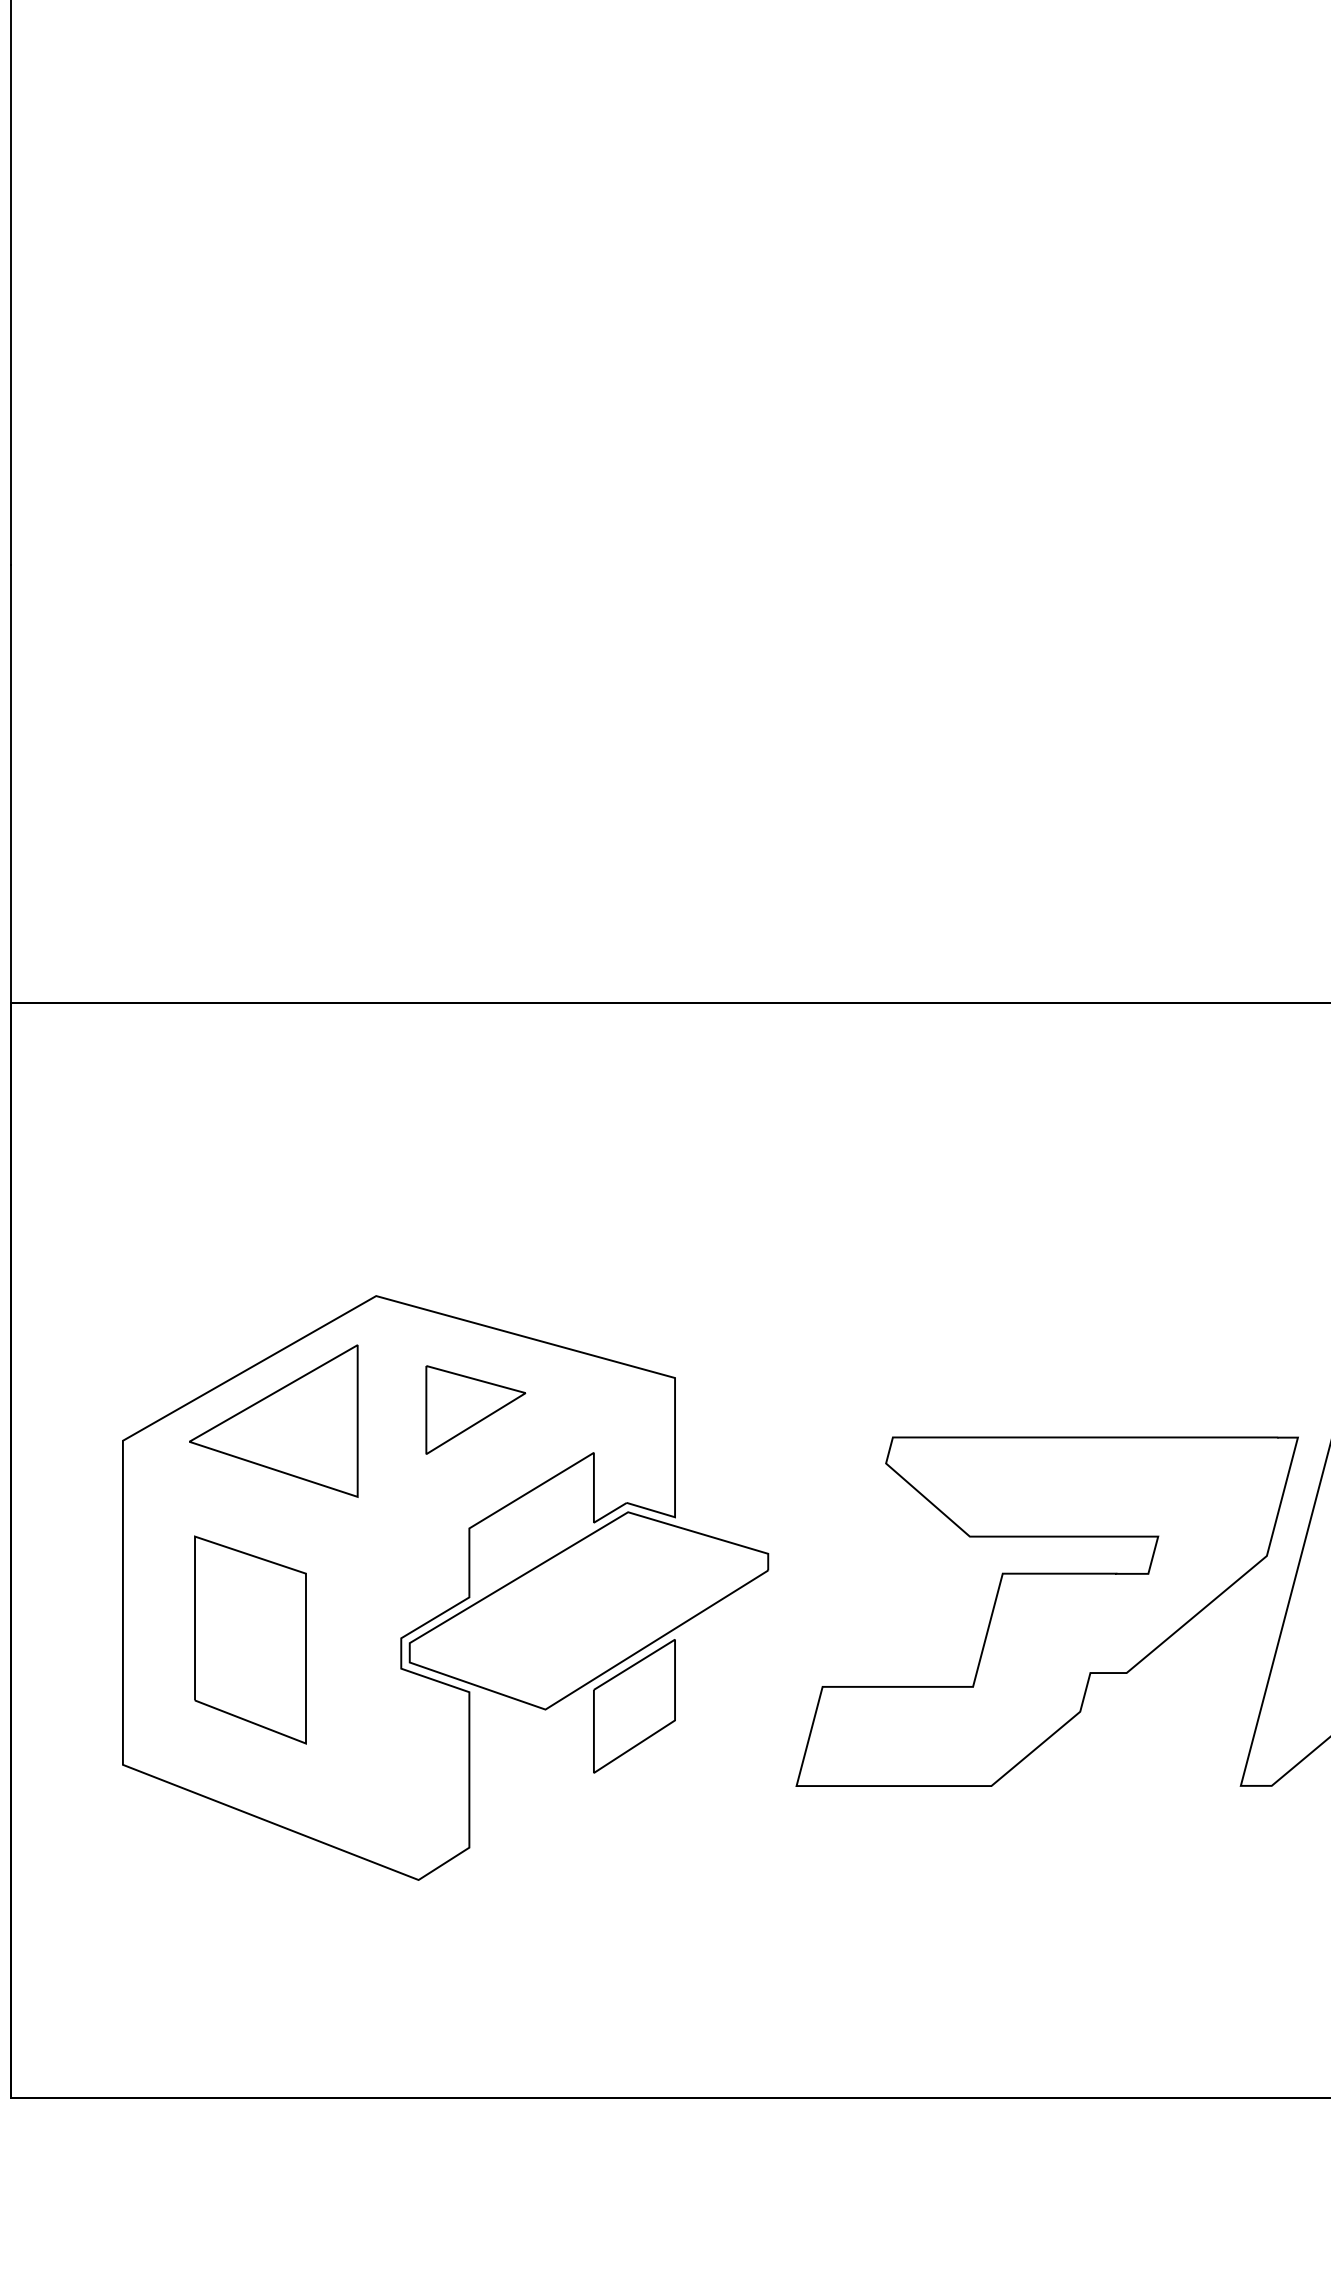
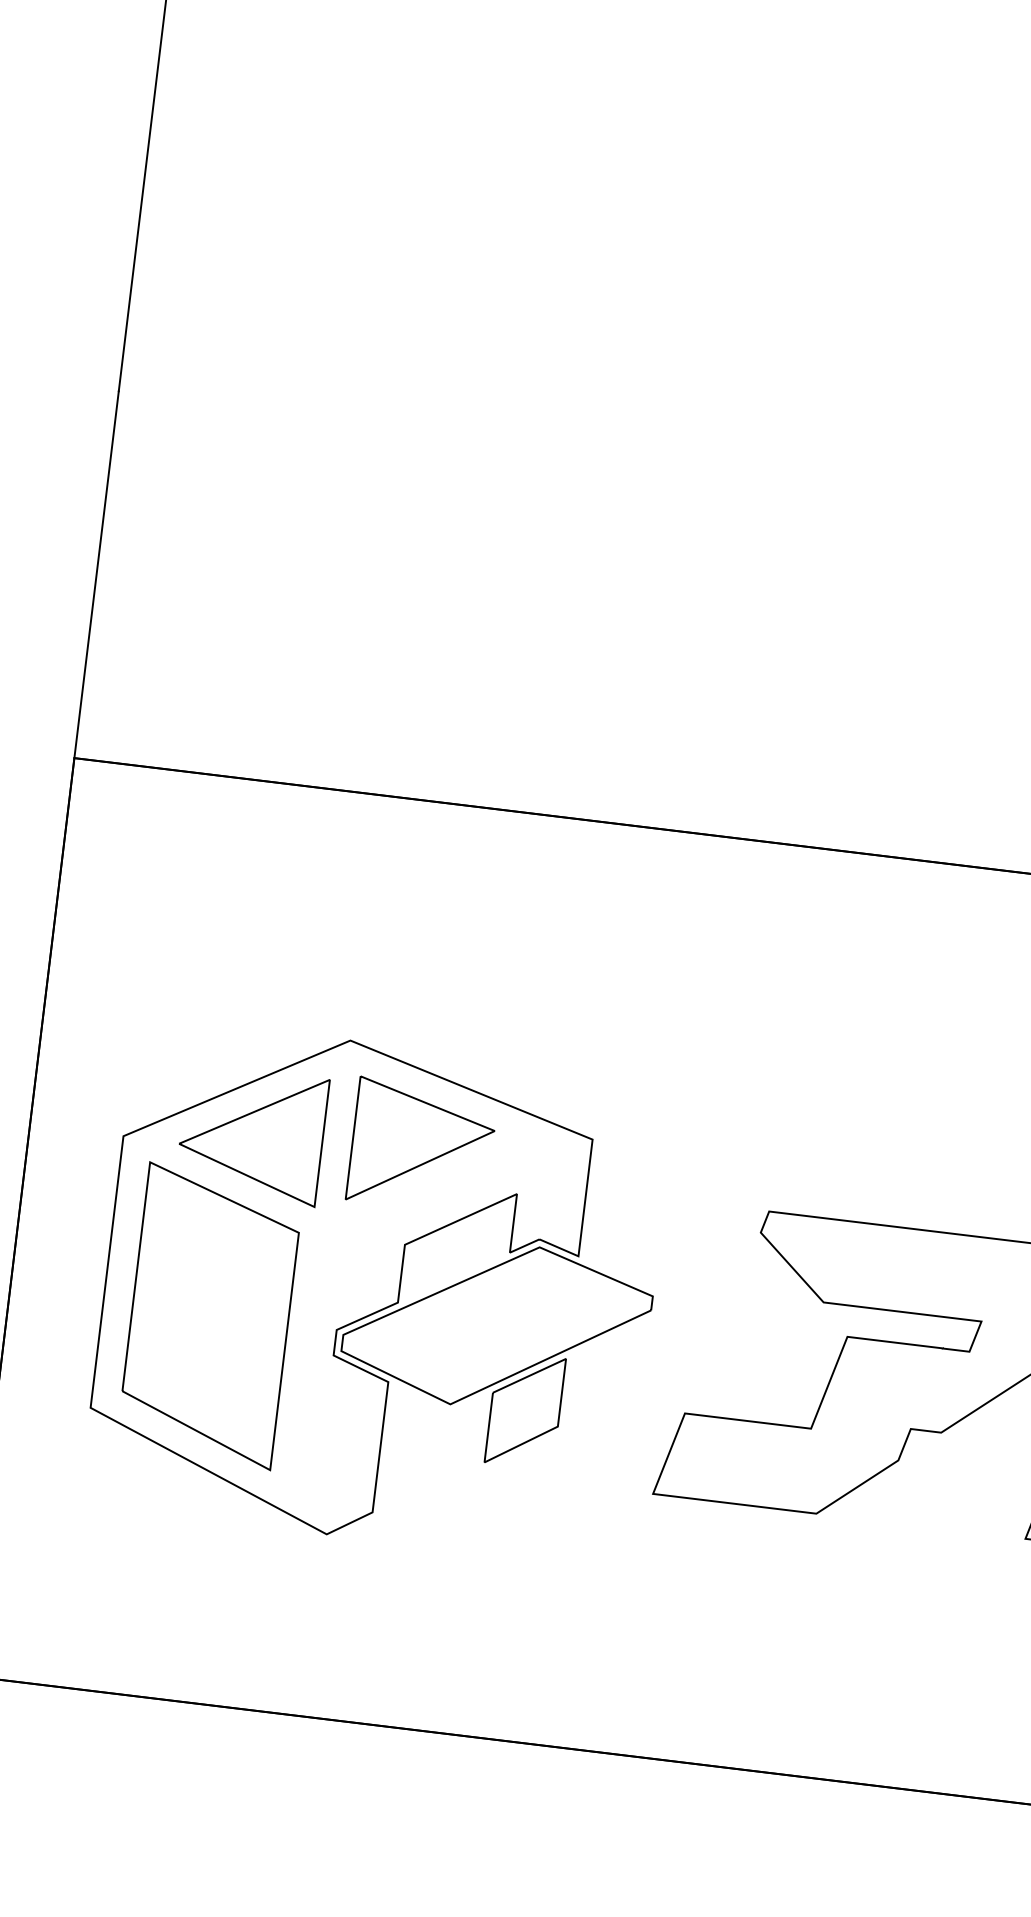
part: (475, 1409) -> (422, 1145), size x1.67
part: (250, 1639) -> (210, 1315), size x1.67

